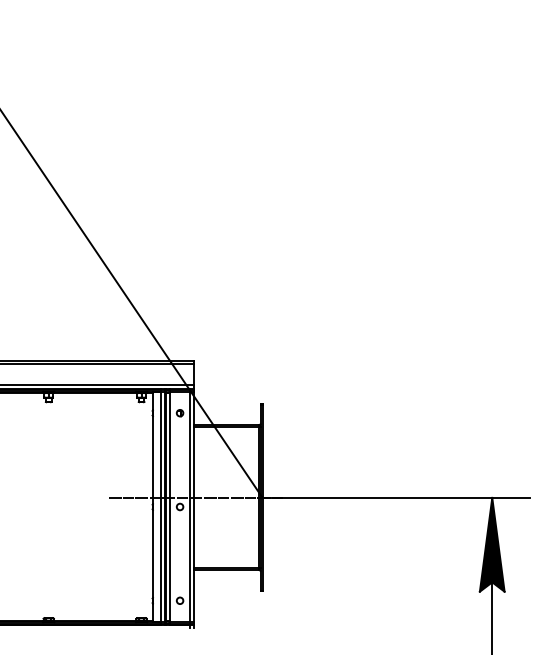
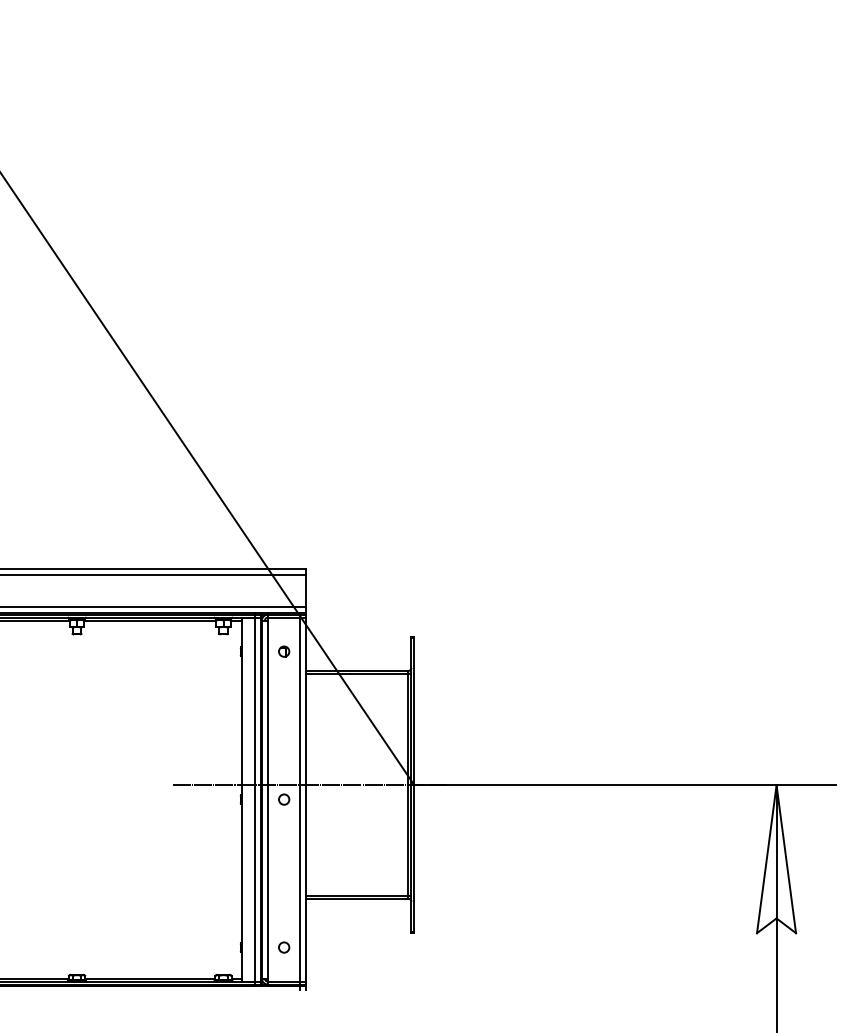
fill: (491, 544) -> (775, 858), removed

